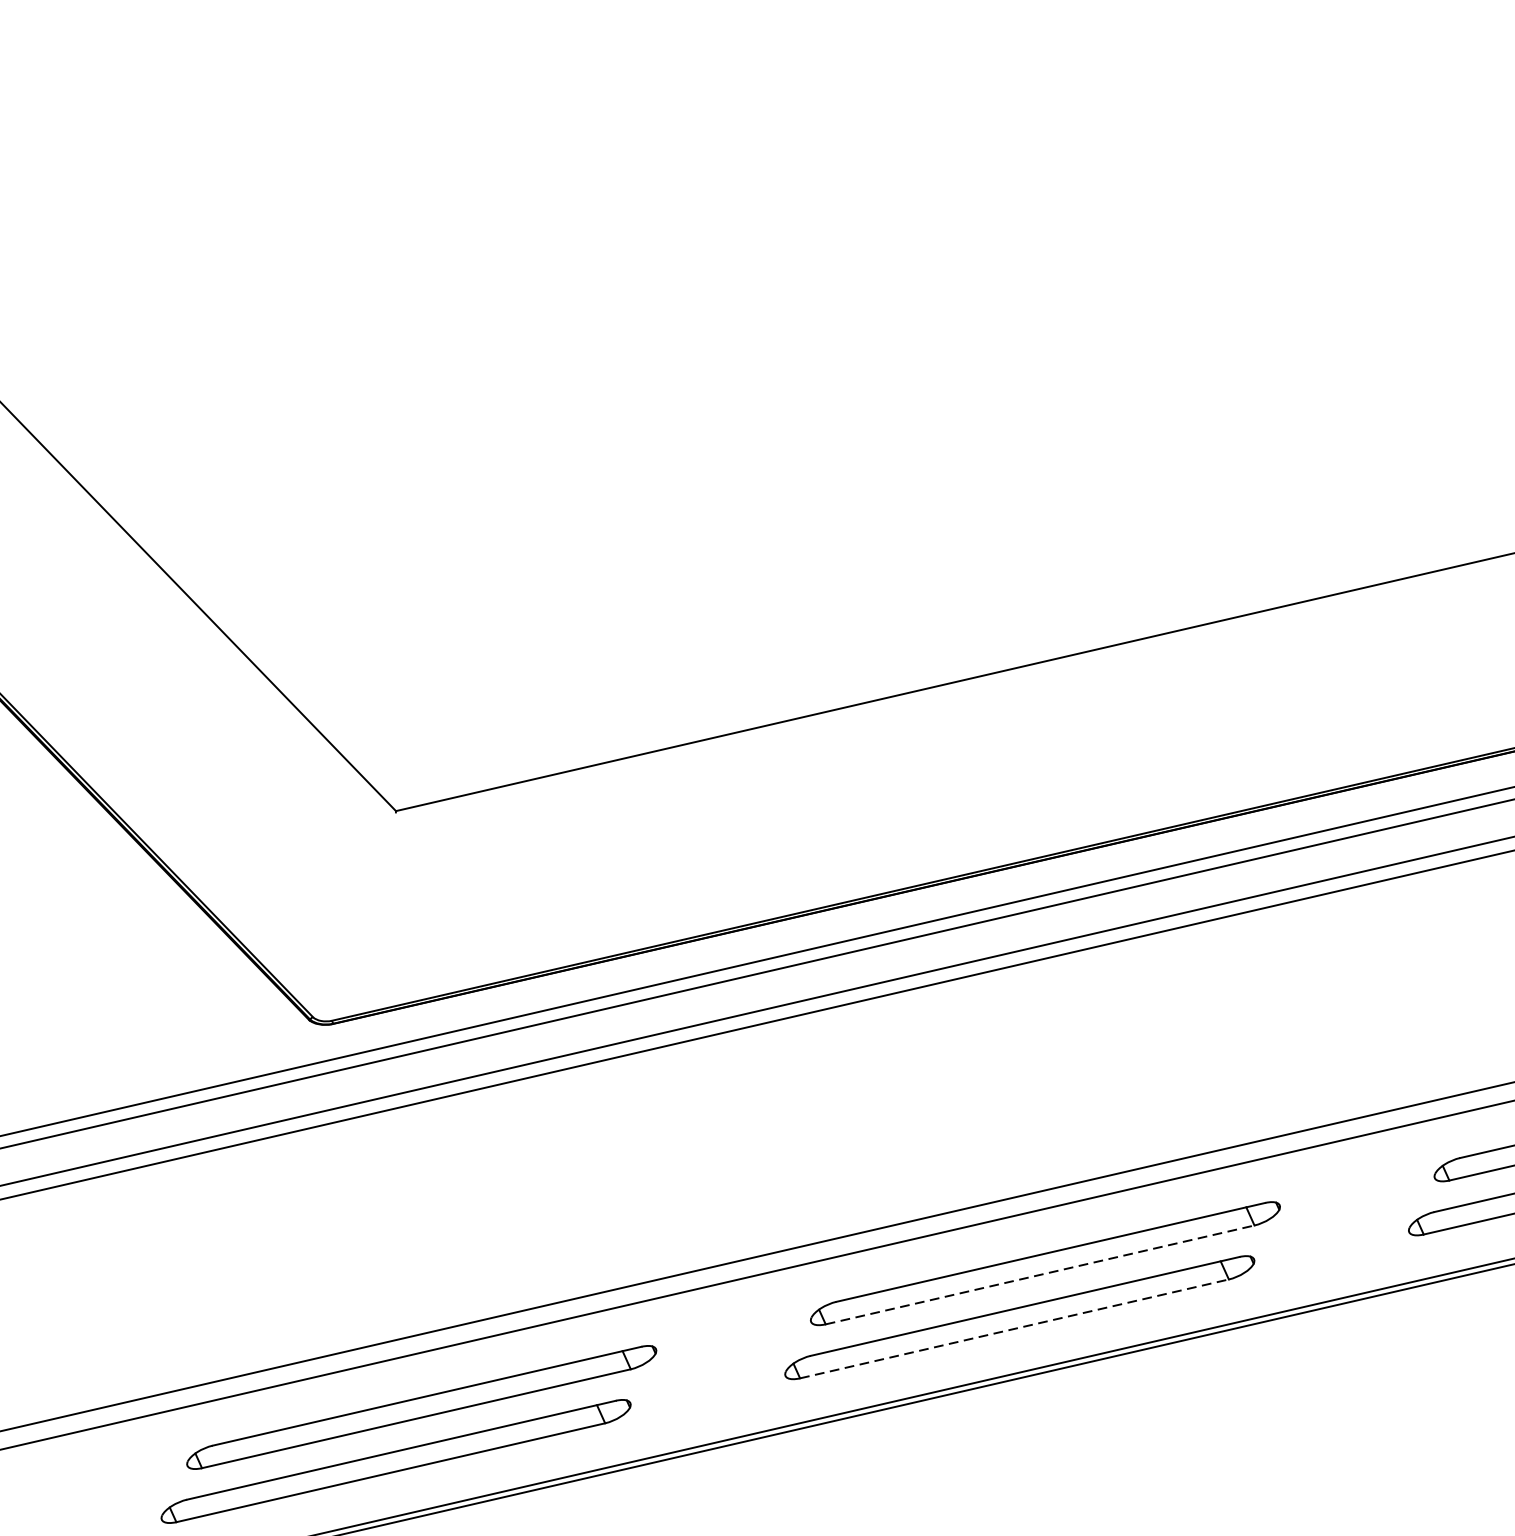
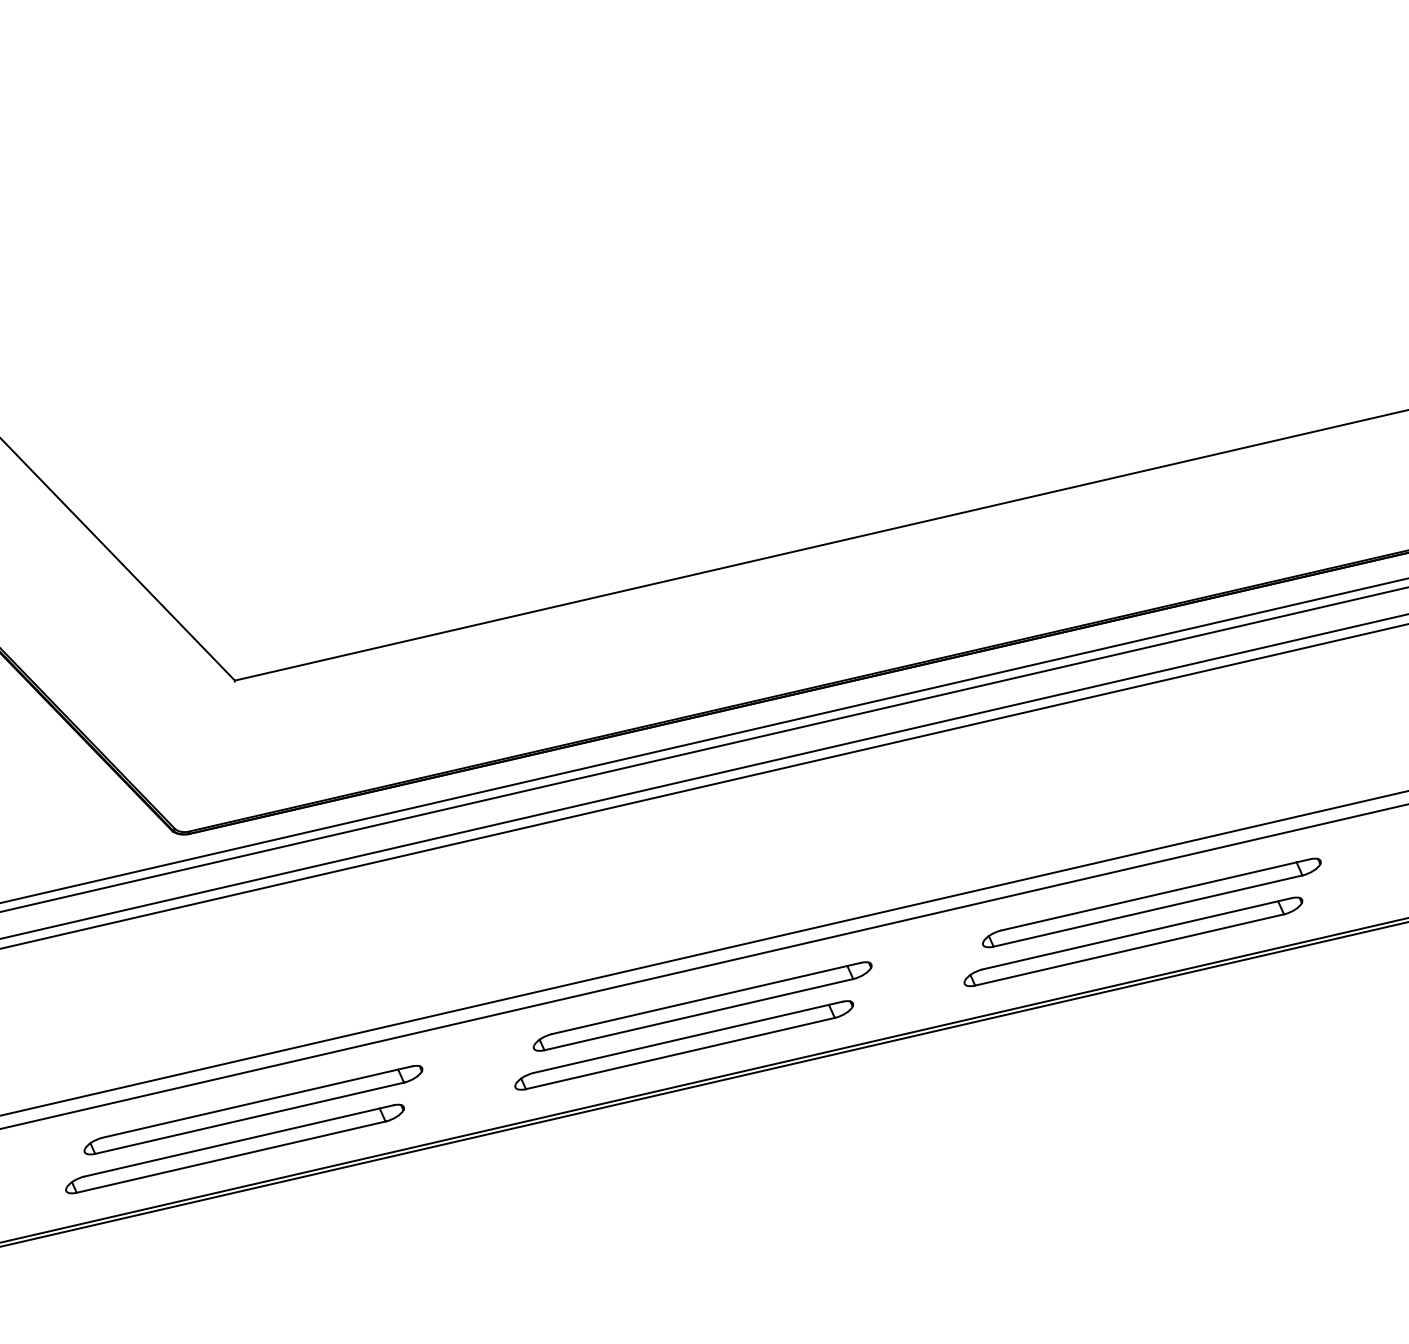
line: (1040, 1274) -> (699, 1014), dashed -> solid
line: (1014, 1328) -> (680, 1053), dashed -> solid

